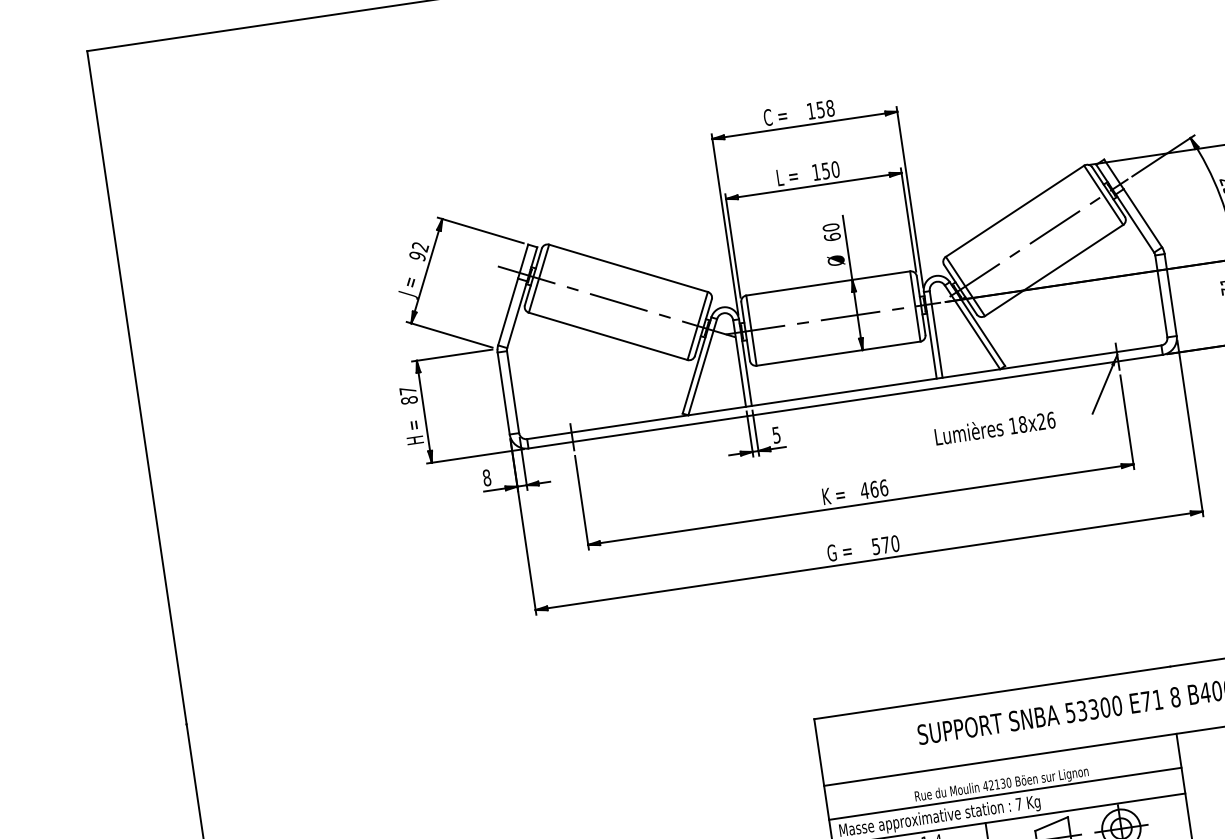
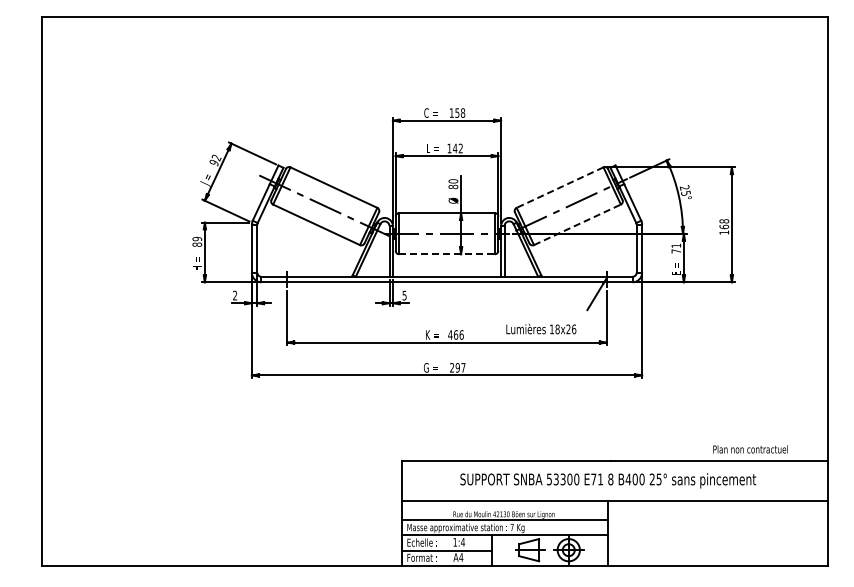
text: (829, 170) -> (457, 148), 150 -> 142
line: (1015, 210) -> (560, 187), solid -> dashed
text: (830, 236) -> (452, 186), 60 -> 80
line: (1054, 269) -> (577, 224), solid -> dashed
line: (839, 353) -> (447, 254), solid -> dashed
text: (408, 389) -> (197, 238), 87 -> 89
text: (995, 427) -> (541, 328), moved
text: (487, 477) -> (235, 295), 8 -> 2
text: (885, 544) -> (457, 367), 570 -> 297

